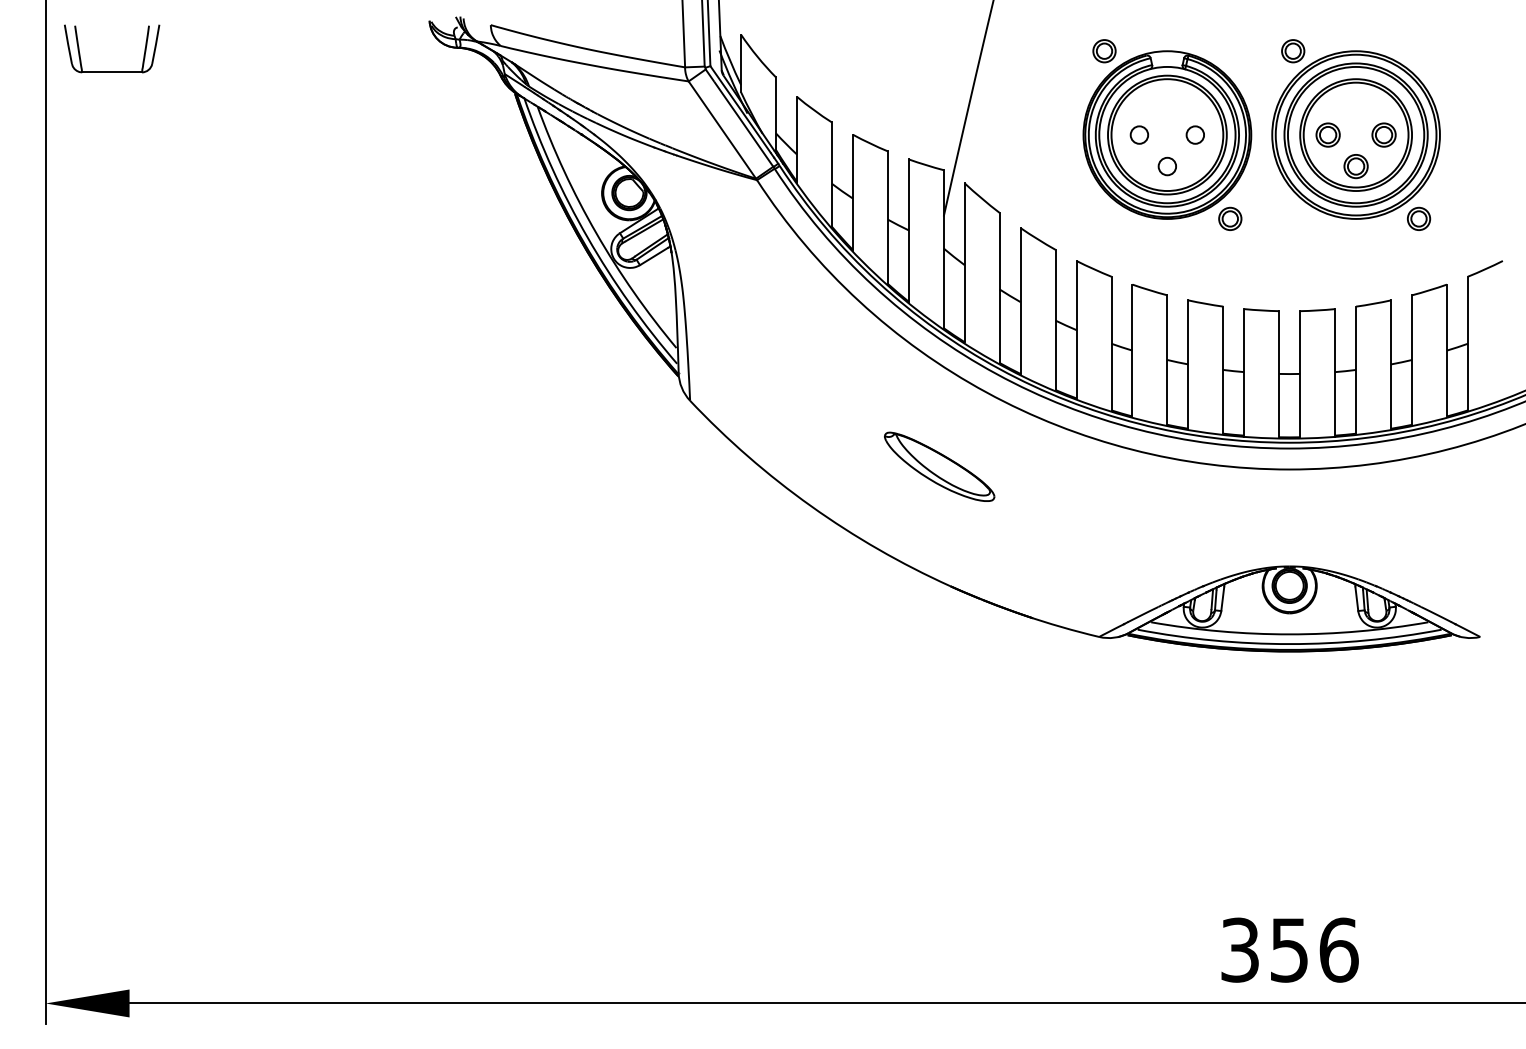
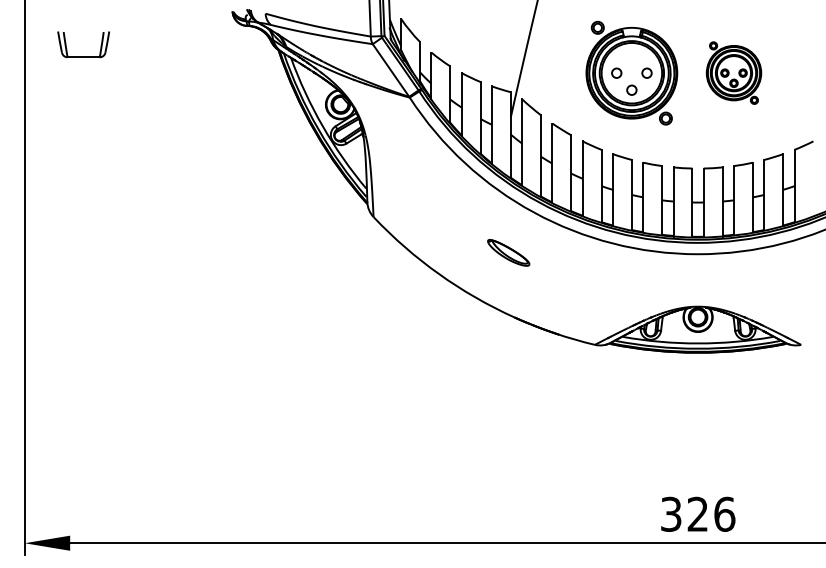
part: (111, 70) -> (83, 56), moved
part: (1355, 133) -> (733, 72), size x0.6
part: (939, 466) -> (508, 252), size x0.7
text: (1288, 948) -> (697, 513), 356 -> 326

